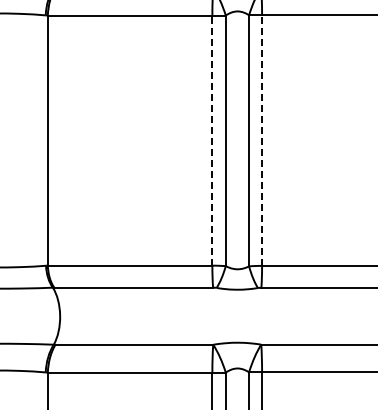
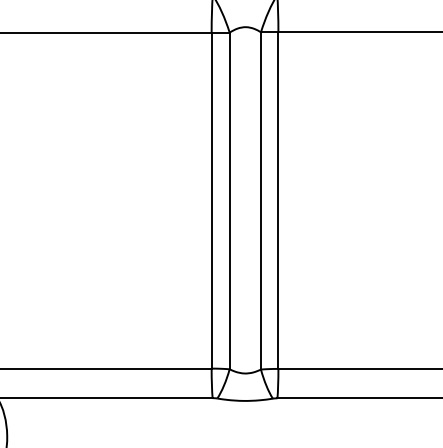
line: (212, 140) -> (211, 200), dashed -> solid
line: (262, 140) -> (278, 200), dashed -> solid

